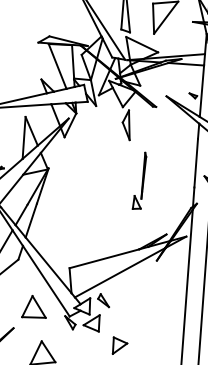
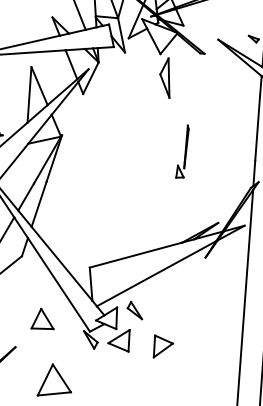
part: (139, 180) -> (182, 151), size x0.7
part: (33, 306) -> (41, 318), size x0.7
part: (119, 345) -> (162, 346), moved

